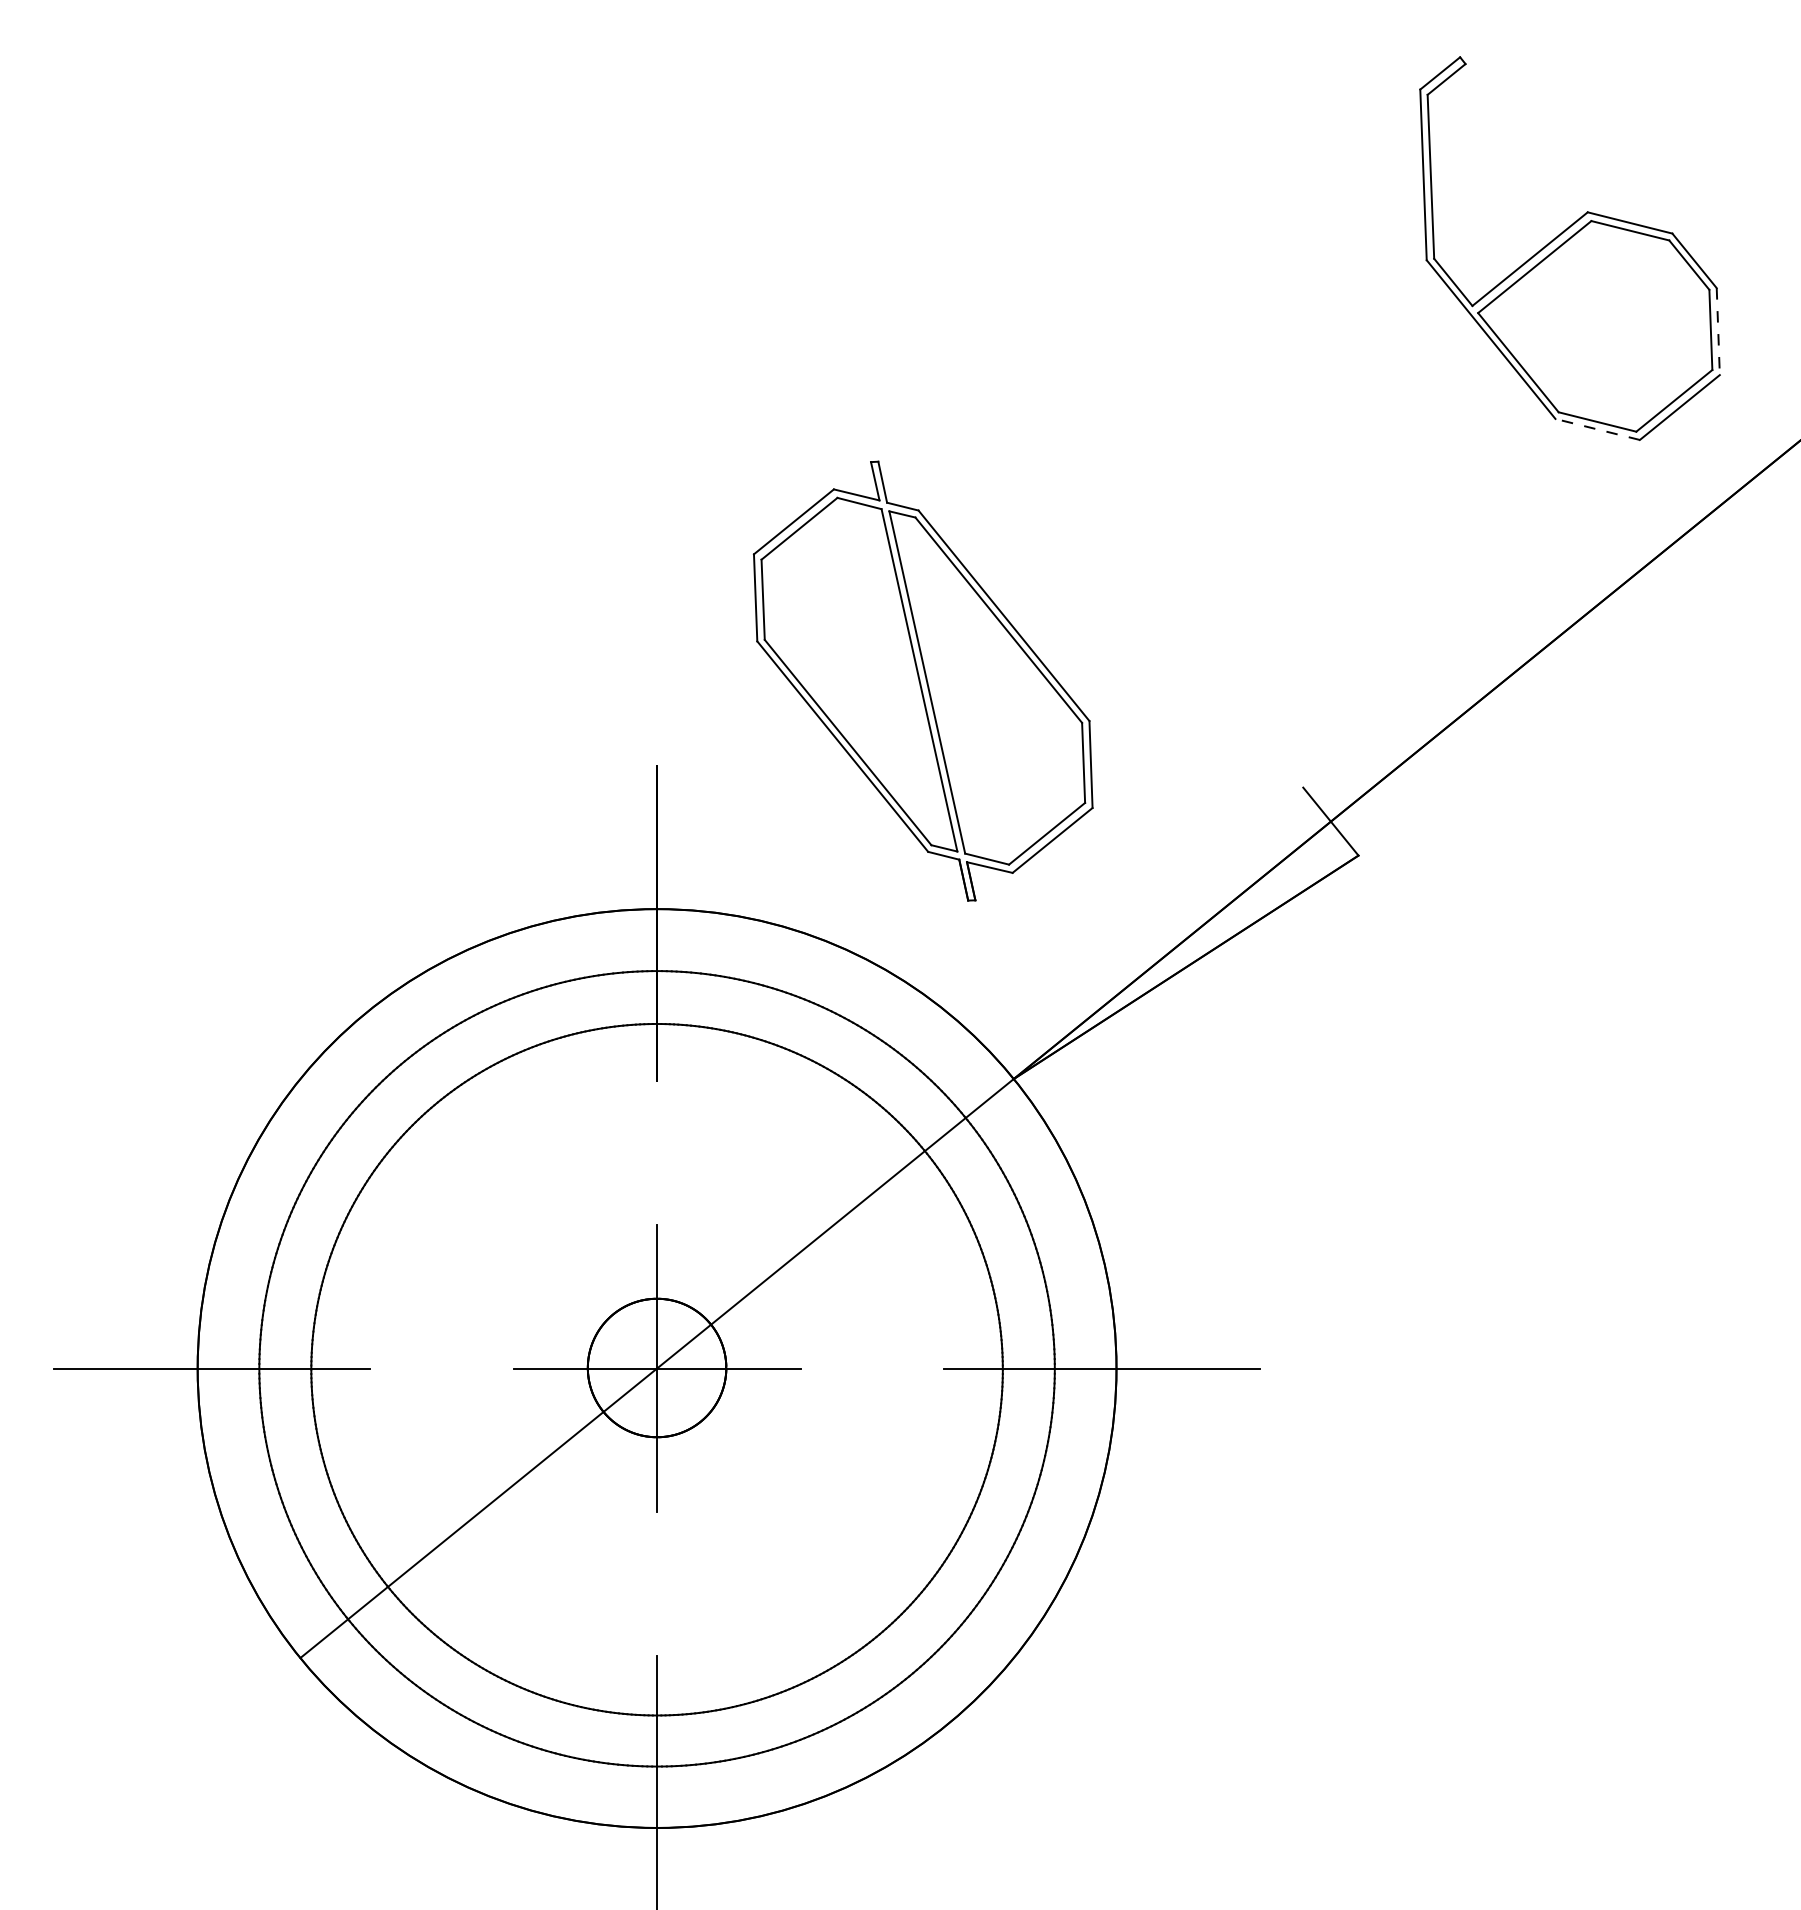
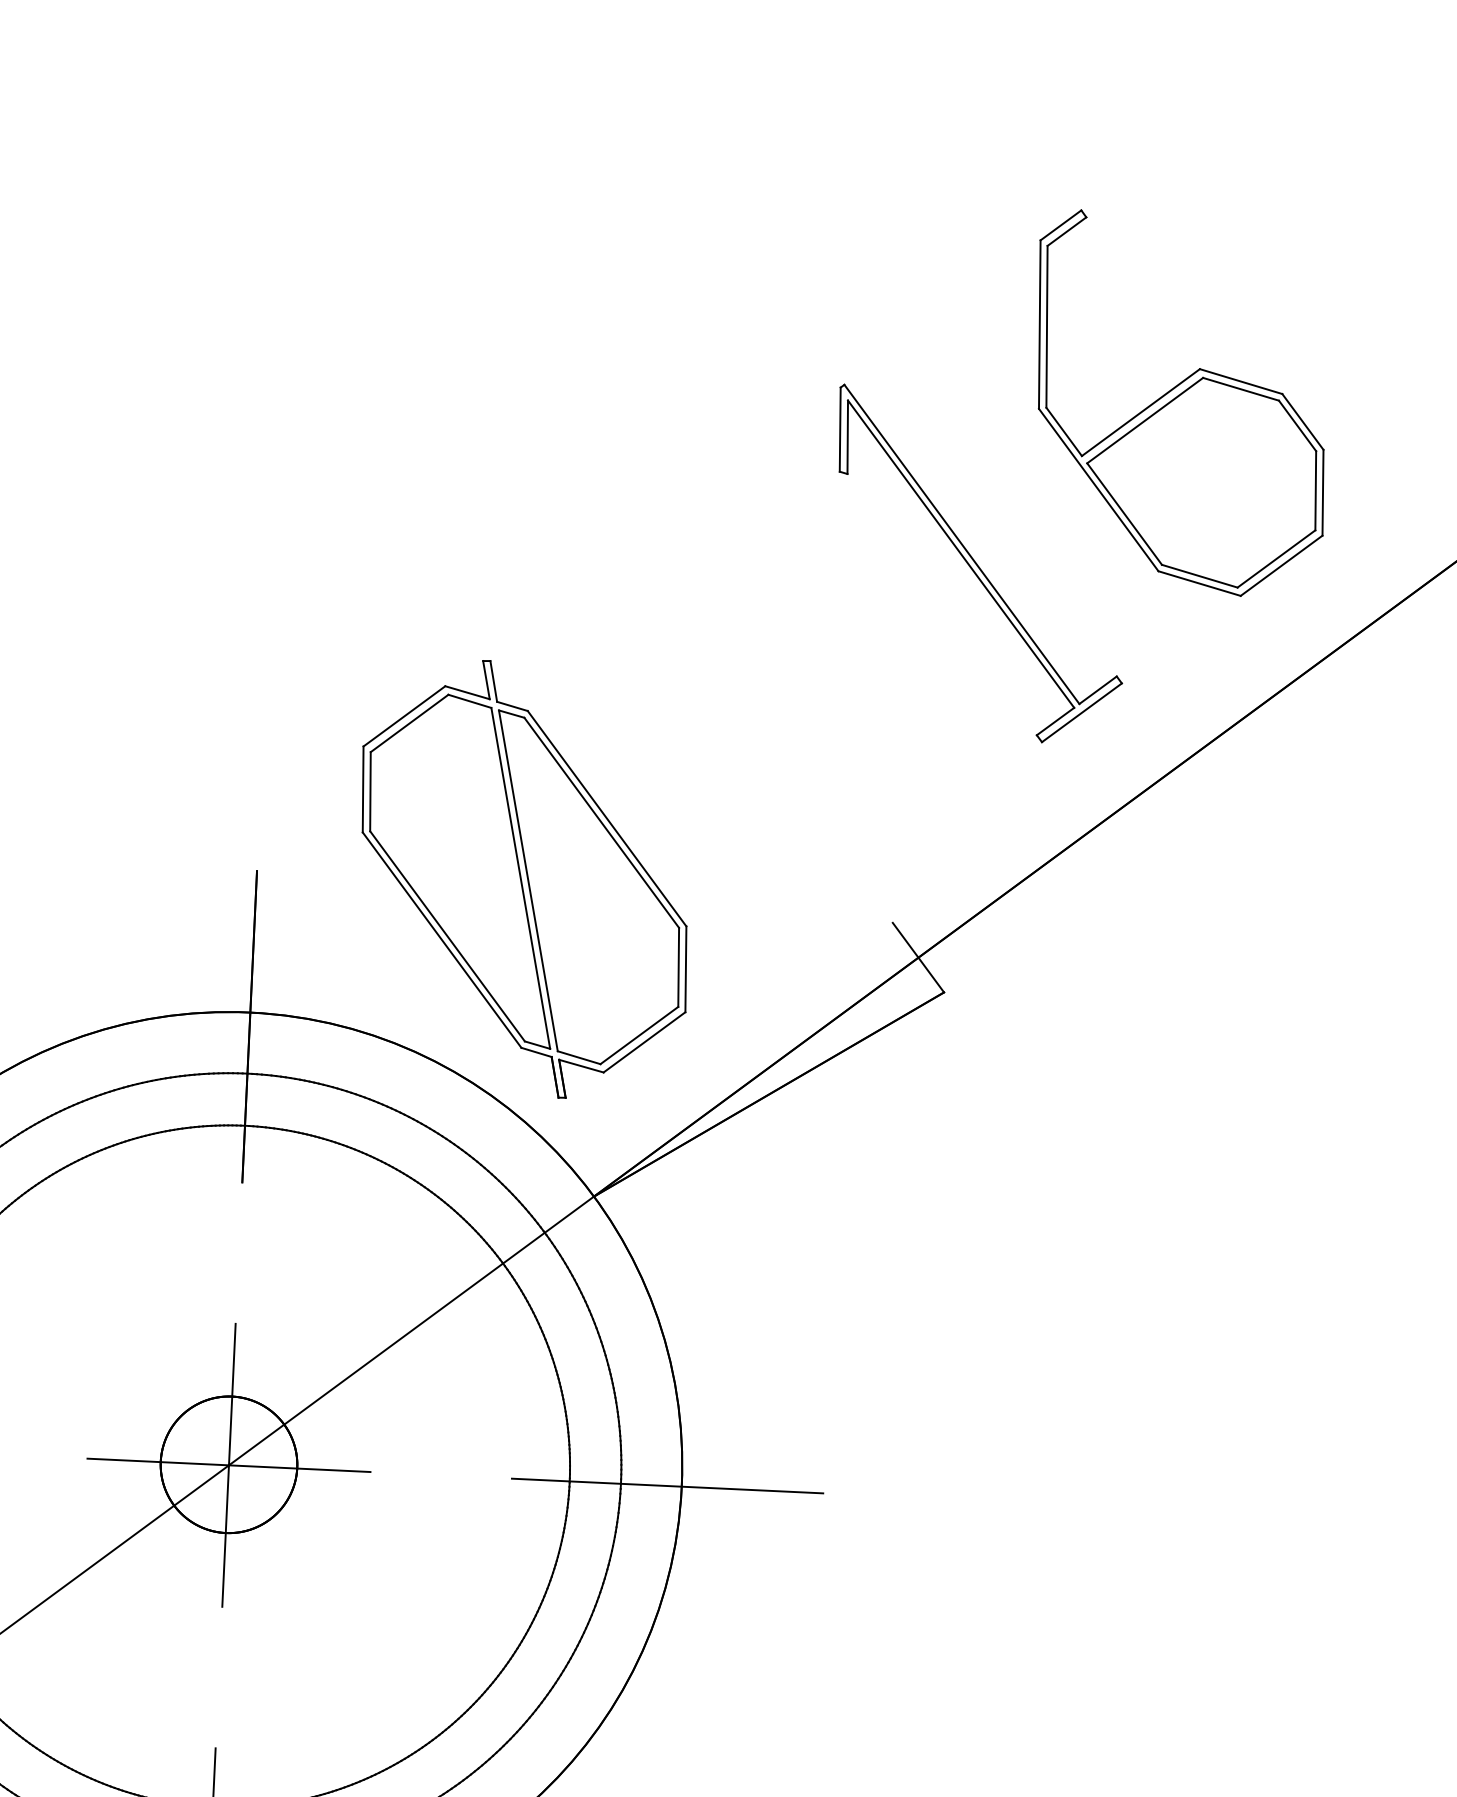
line: (1718, 332) -> (1323, 493), dashed -> solid
part: (1373, 421) -> (979, 565), added
line: (1597, 429) -> (1199, 583), dashed -> solid
part: (922, 680) -> (523, 878), moved

